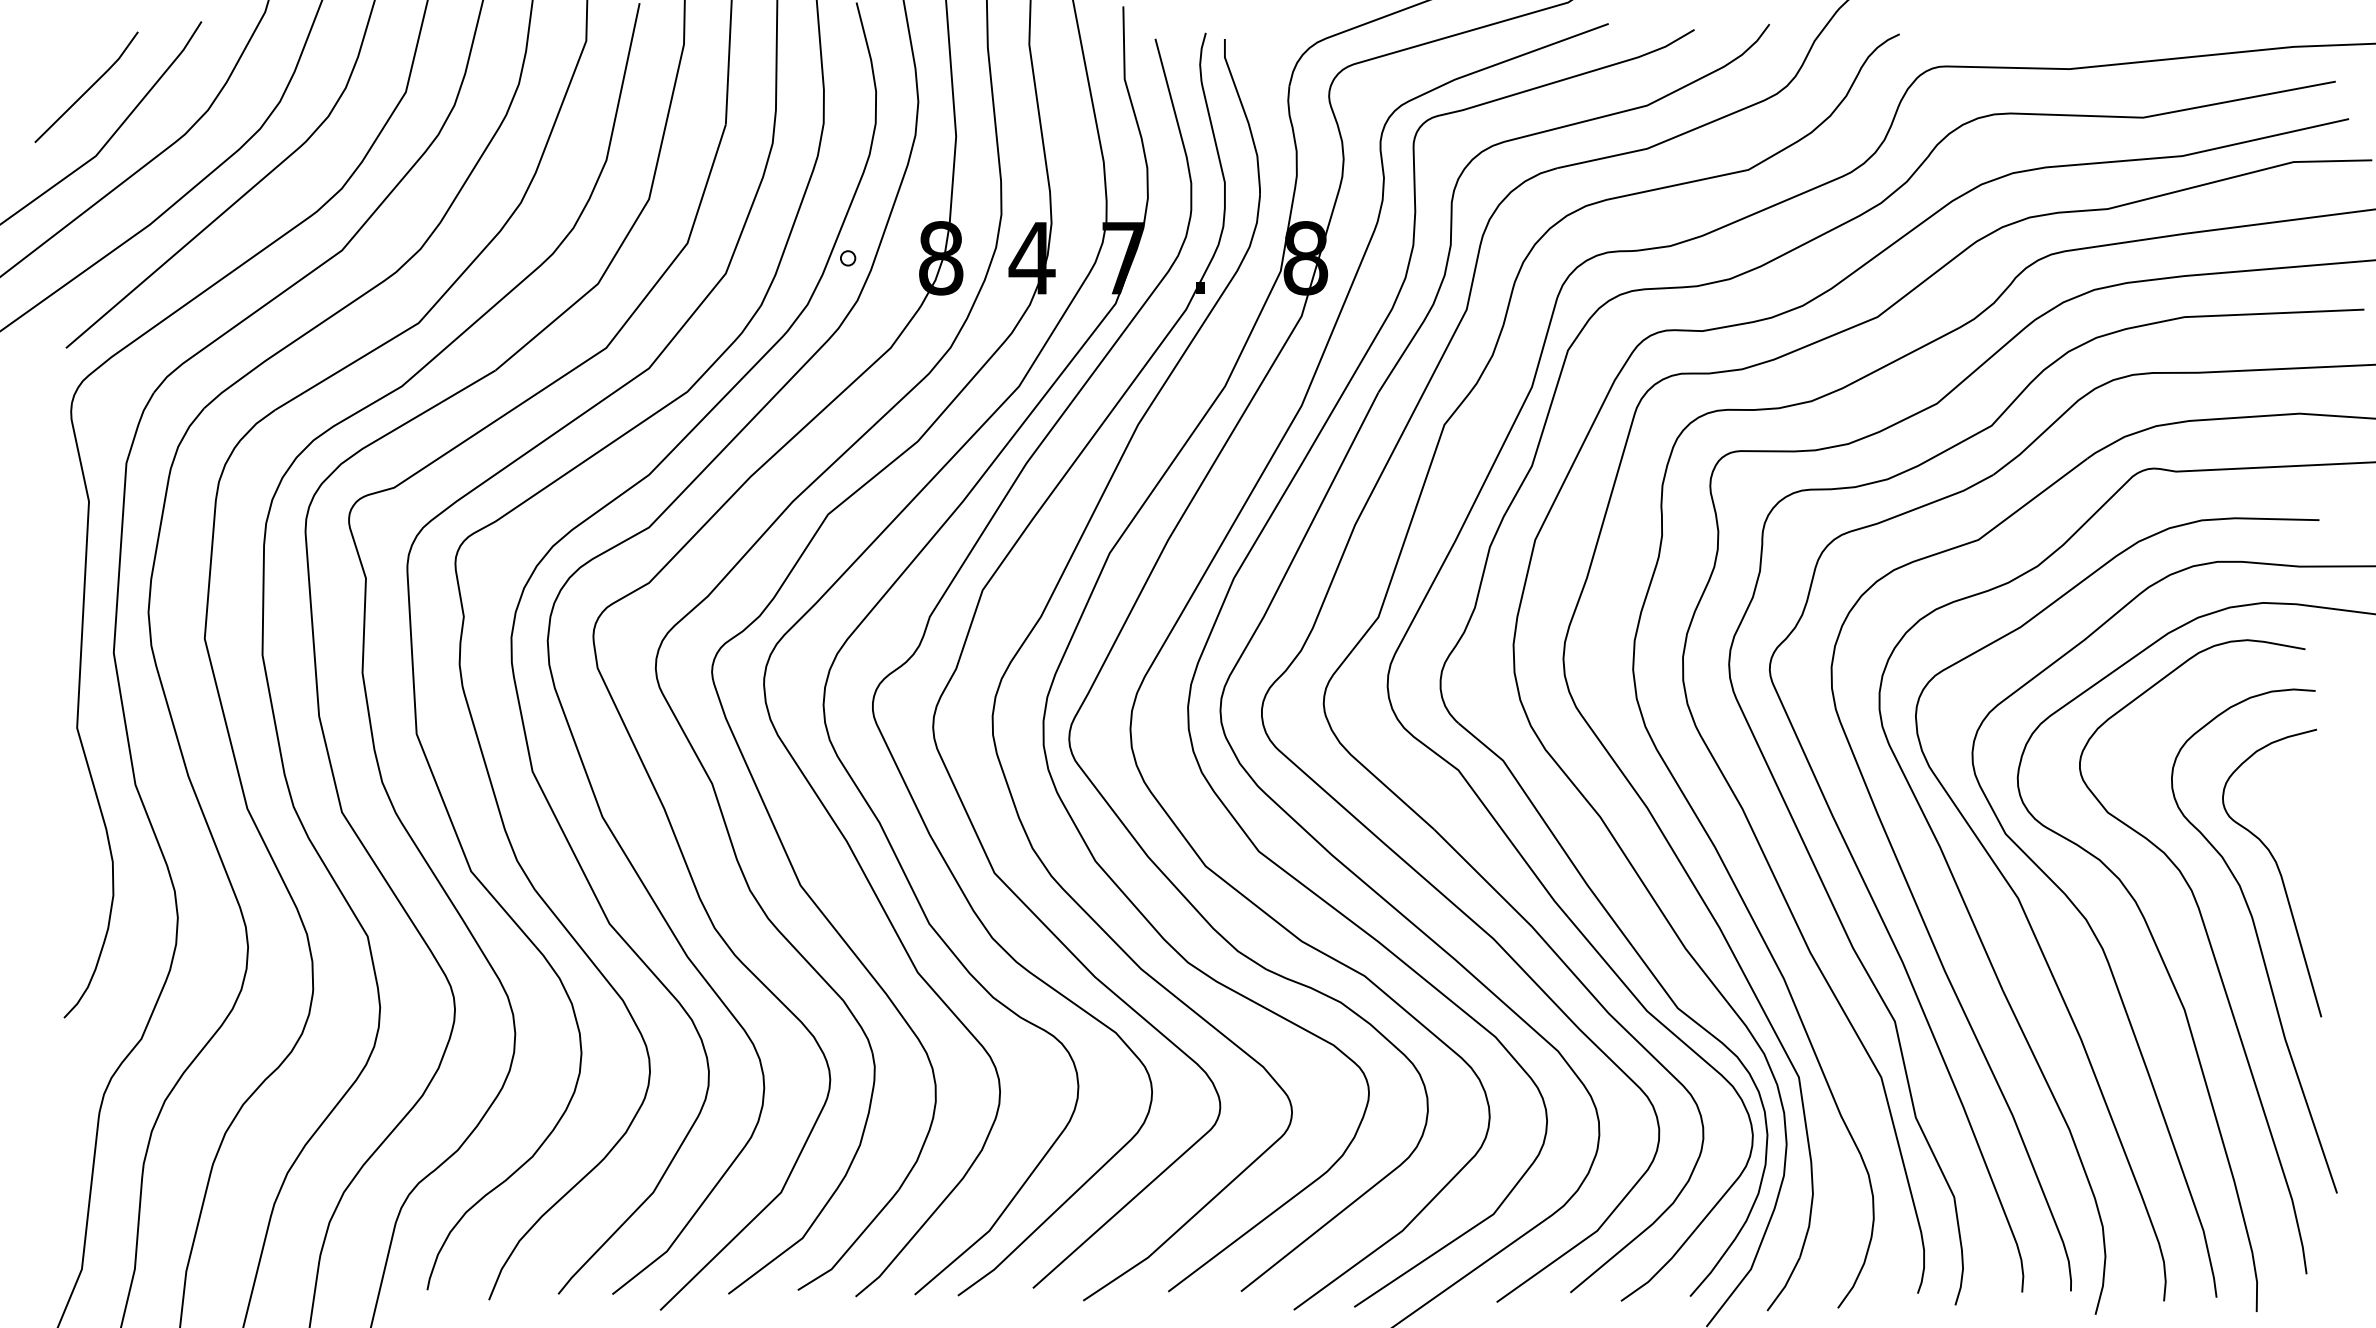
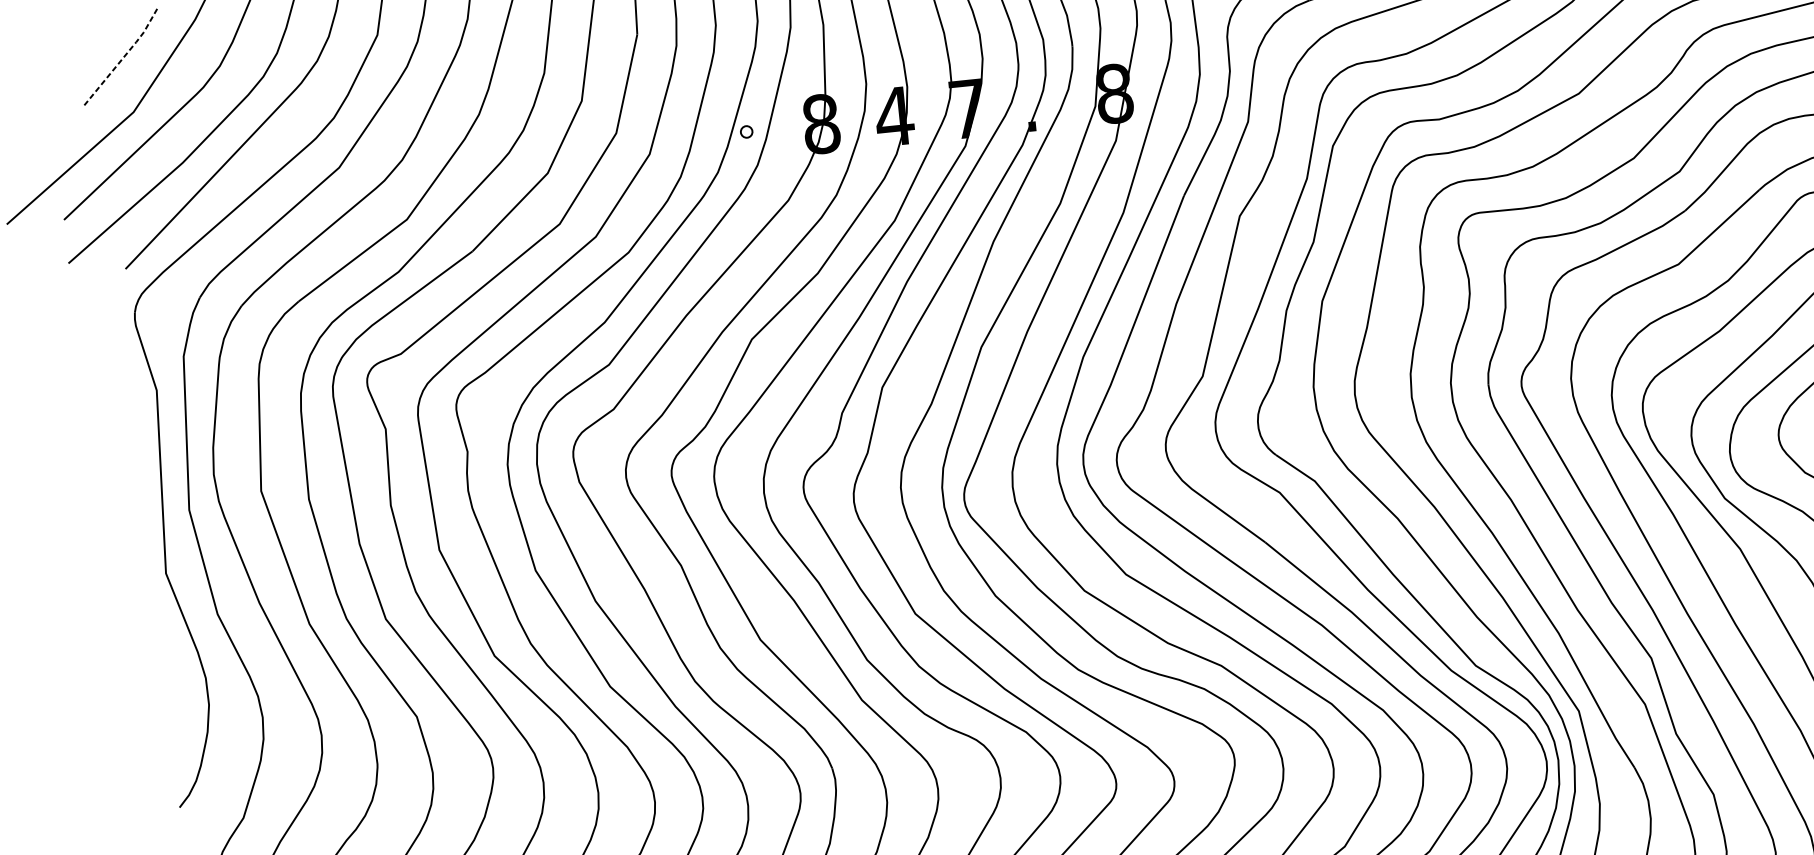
line: (89, 88) -> (122, 58), solid -> dashed

